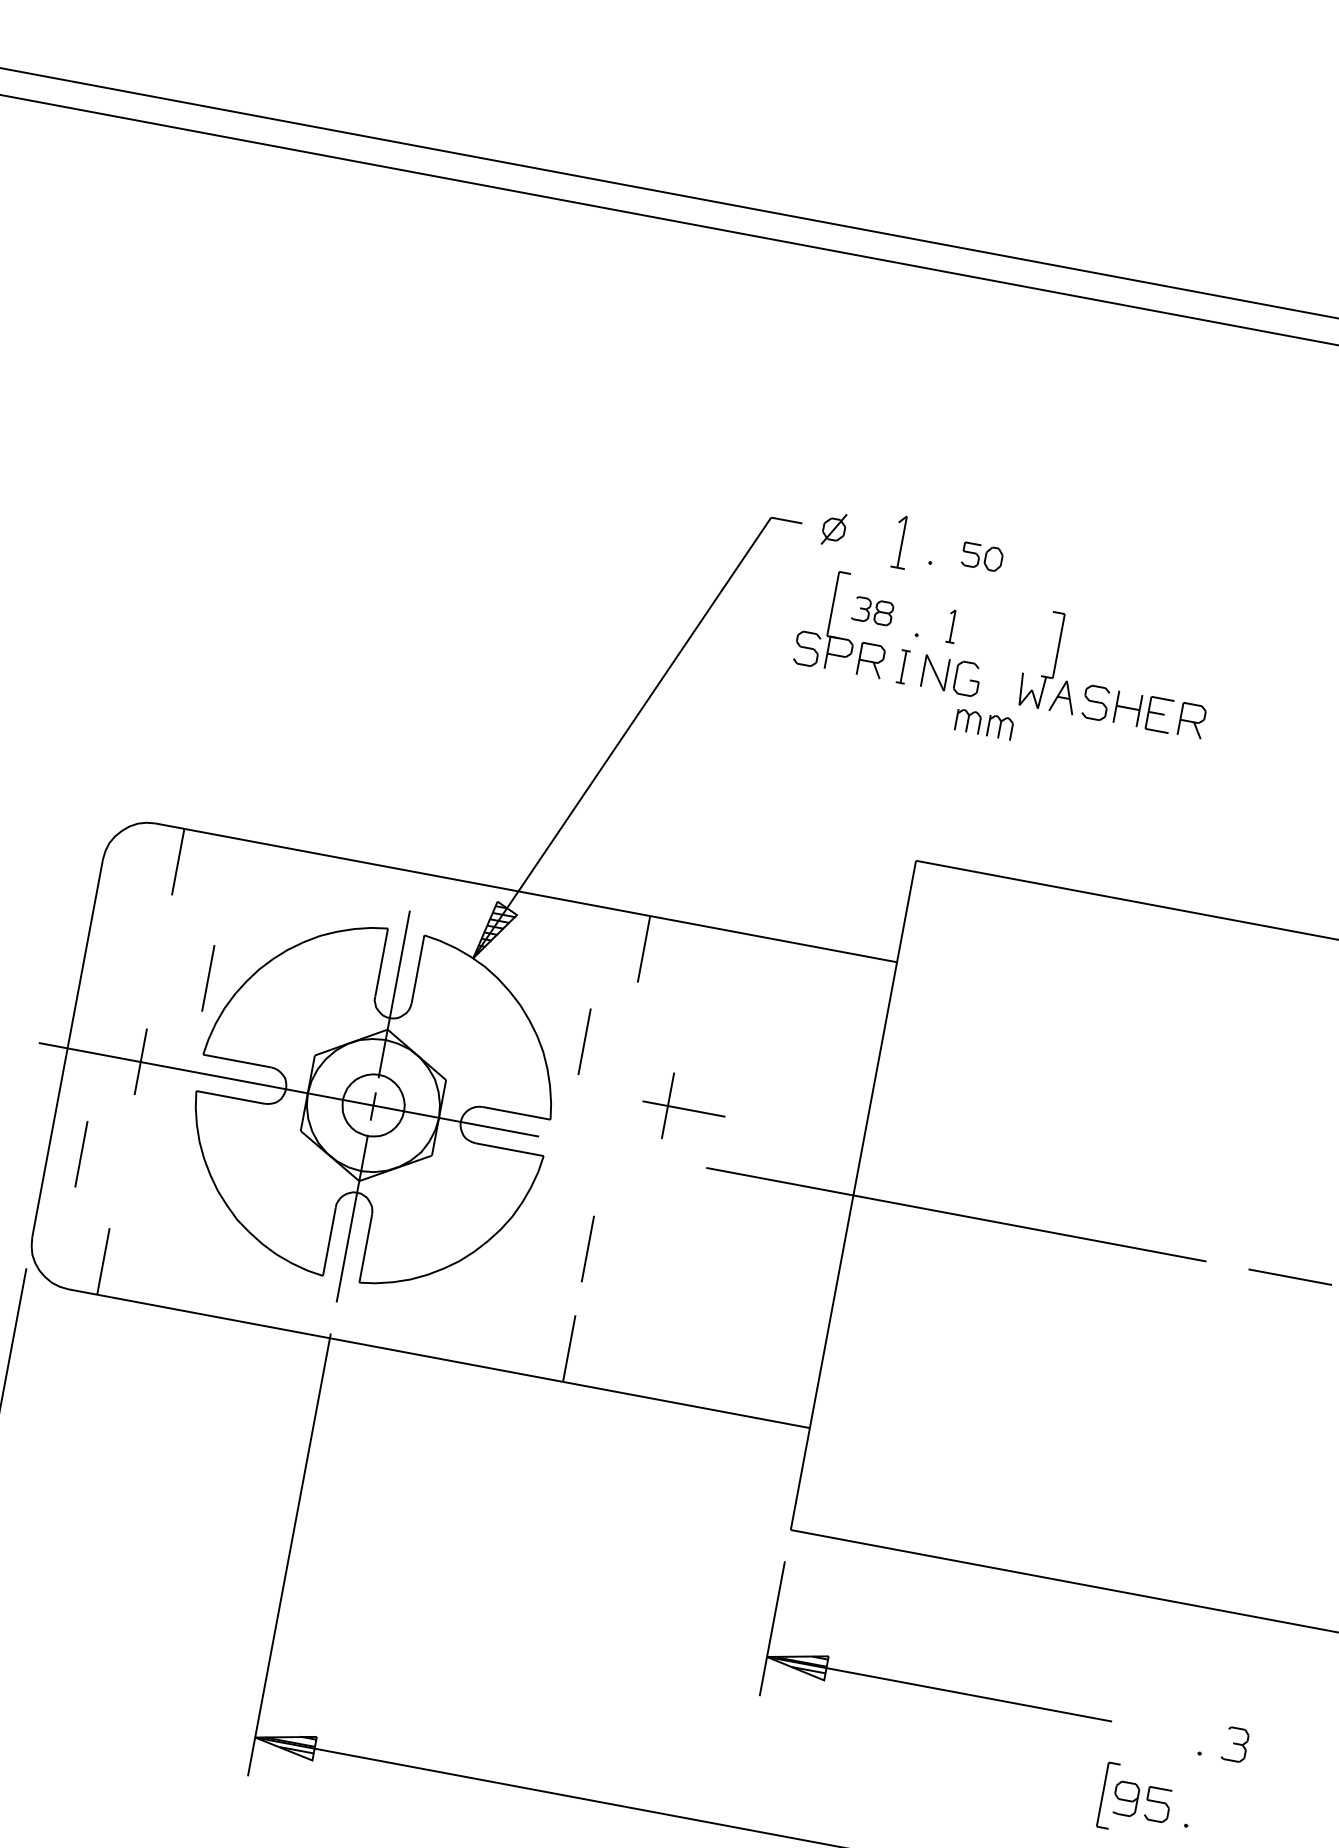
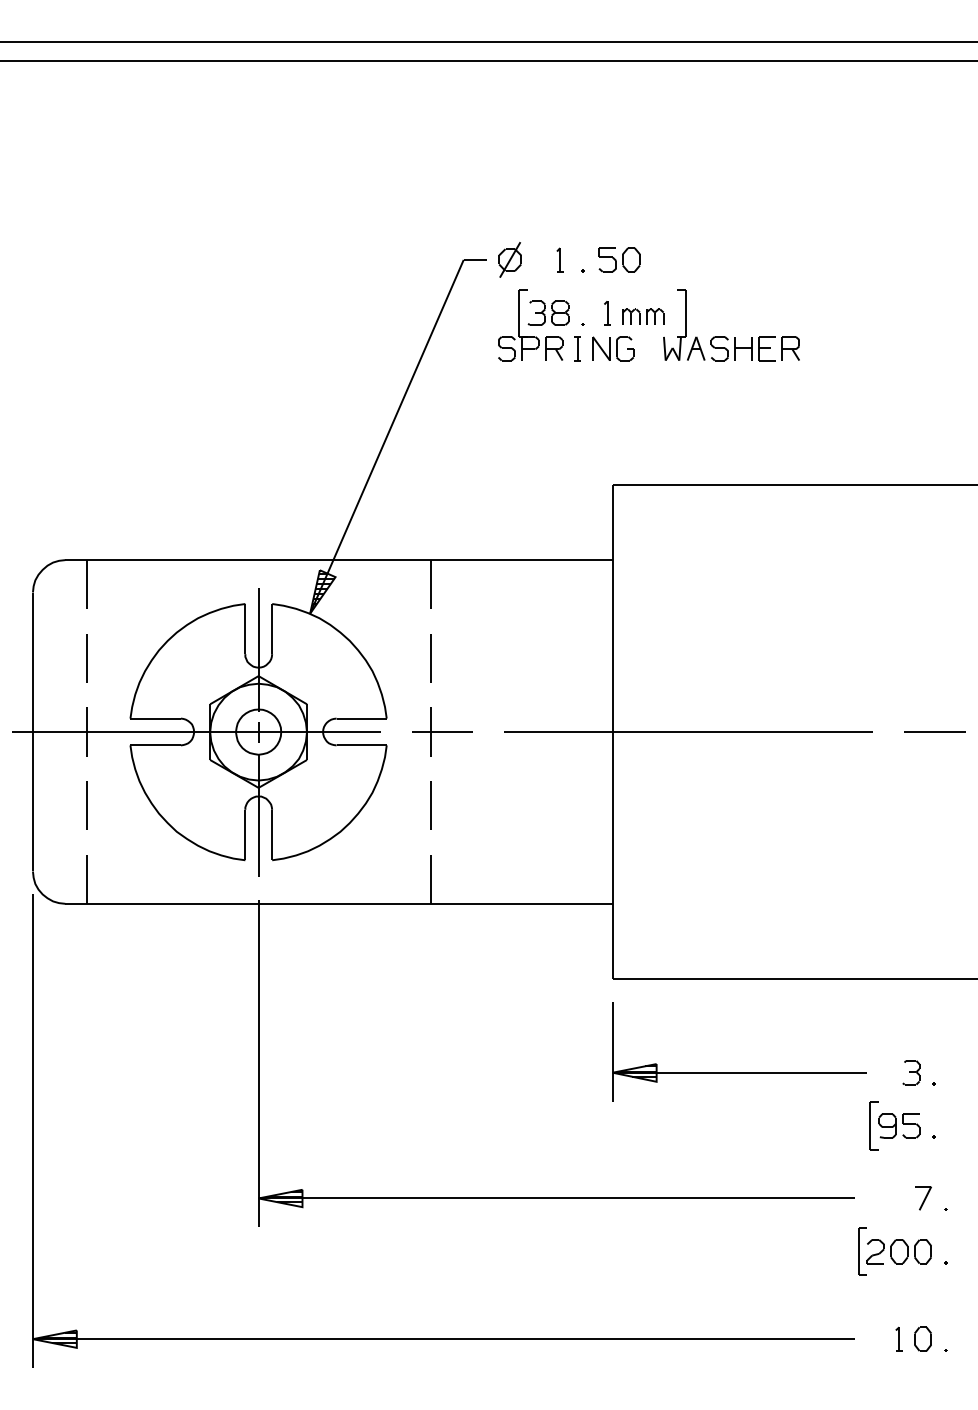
part: (833, 528) -> (509, 259), size x1.43
part: (901, 541) -> (559, 259), size x0.62
part: (982, 556) -> (619, 259), size x1.43
part: (872, 610) -> (548, 312), size x1.43
part: (984, 723) -> (643, 316), moved
line: (207, 978) -> (86, 658), moved
line: (584, 1041) -> (430, 658), moved
part: (684, 1108) -> (442, 731), moved
line: (80, 1153) -> (86, 805), moved
part: (1235, 1744) -> (911, 1072), moved

